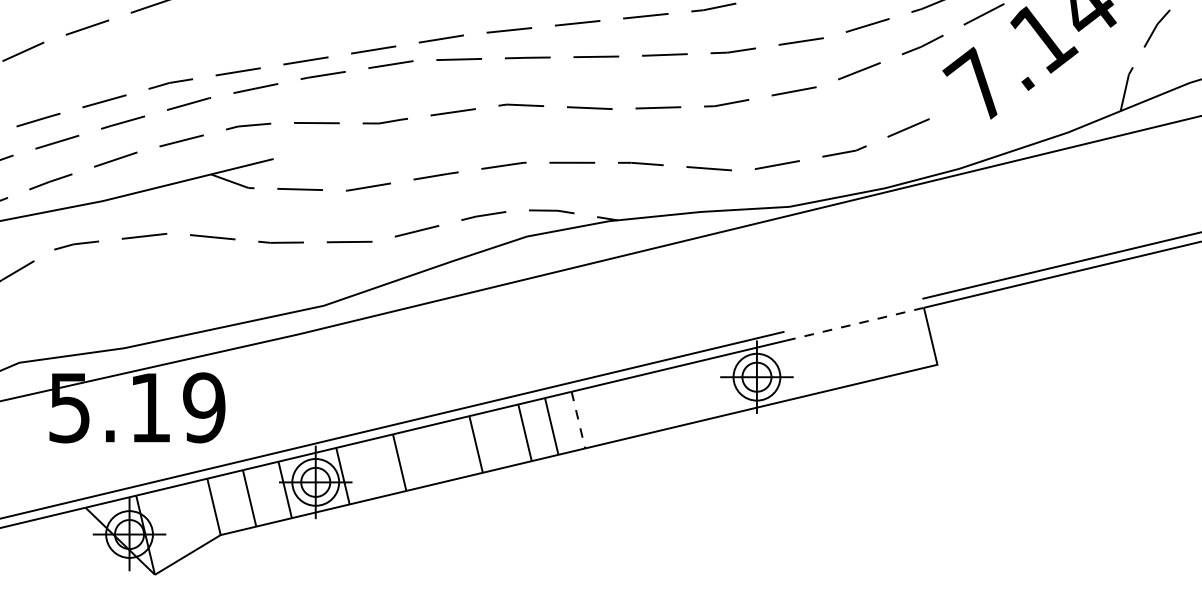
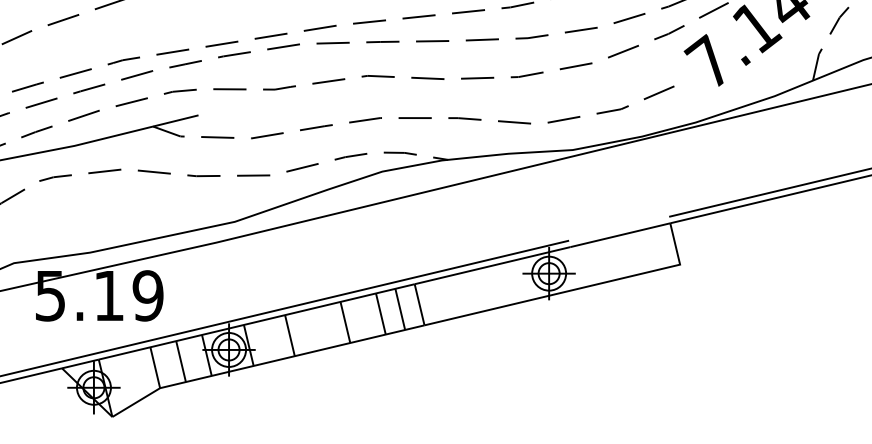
line: (855, 324) -> (620, 235), dashed -> solid
line: (578, 421) -> (419, 305), dashed -> solid

